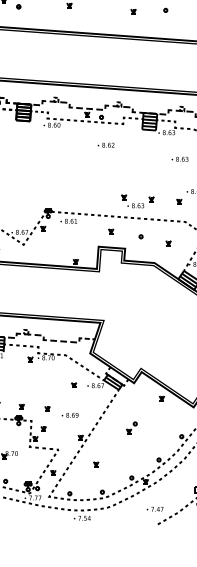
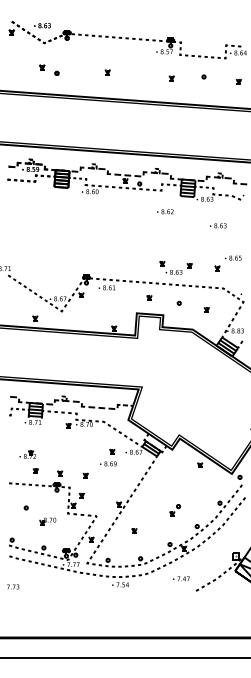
text: (106, 144) -> (165, 211), moved
text: (70, 414) -> (108, 463), moved
part: (131, 427) -> (174, 510), moved
text: (155, 508) -> (181, 578), moved

